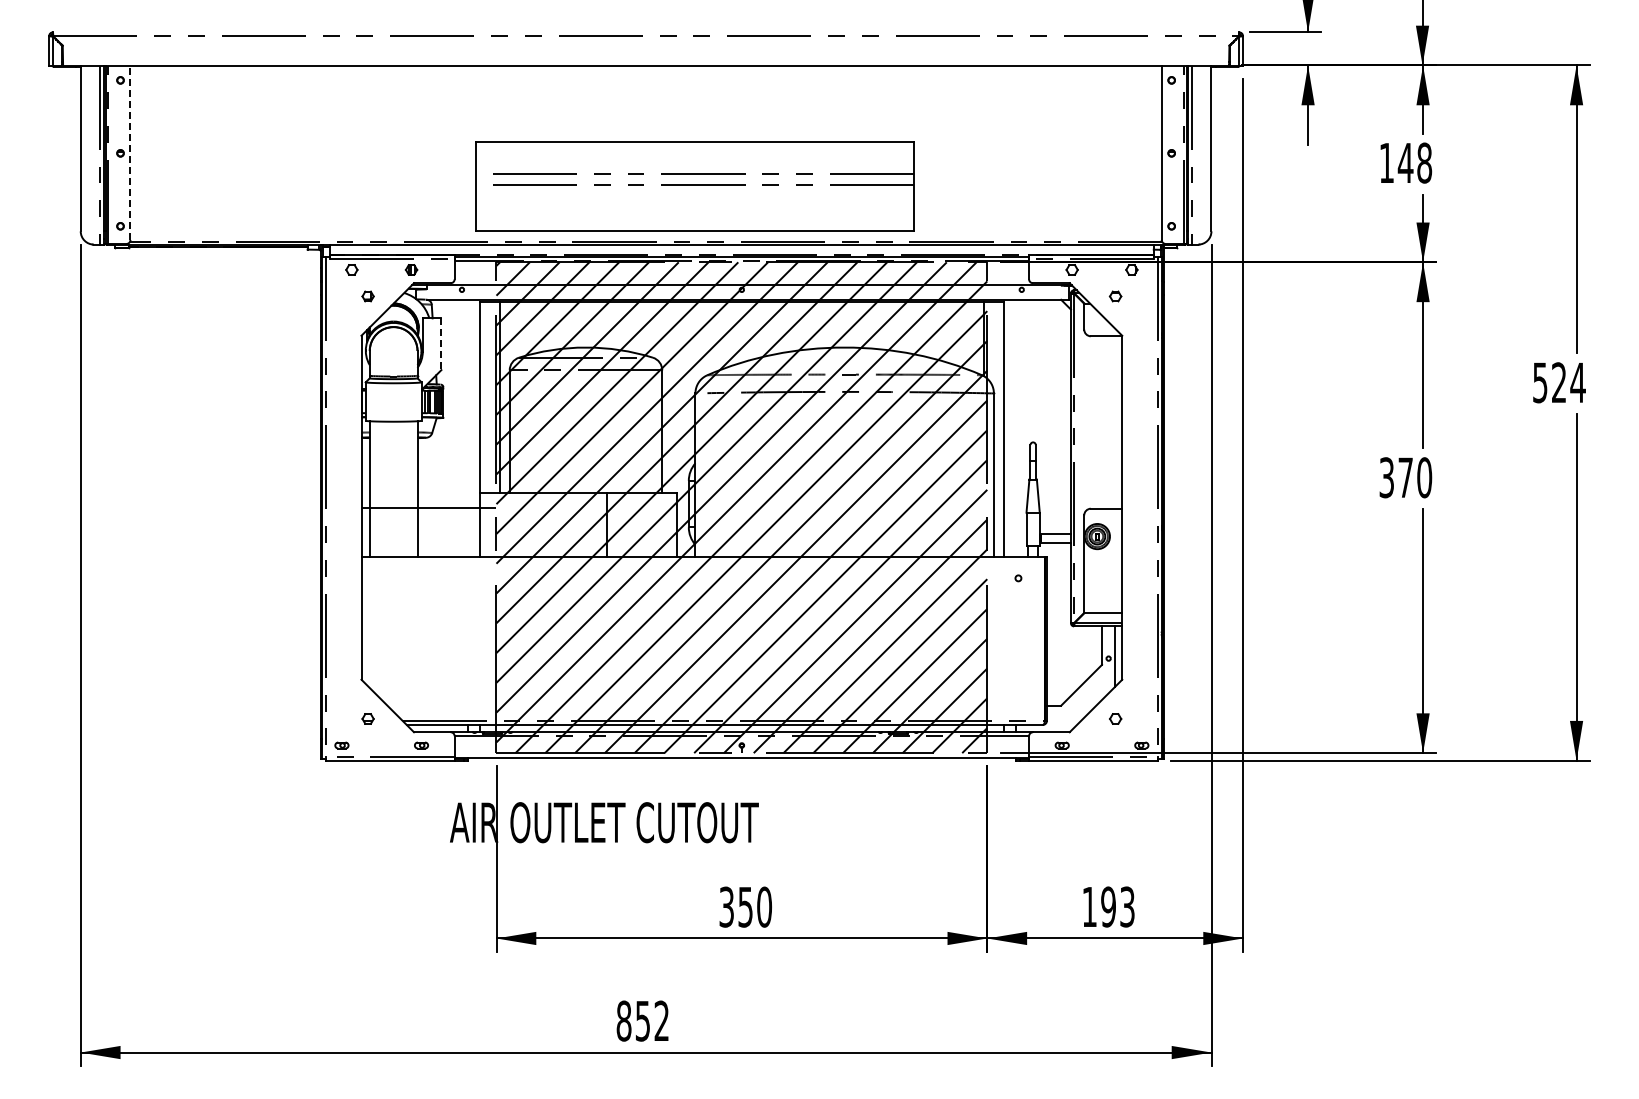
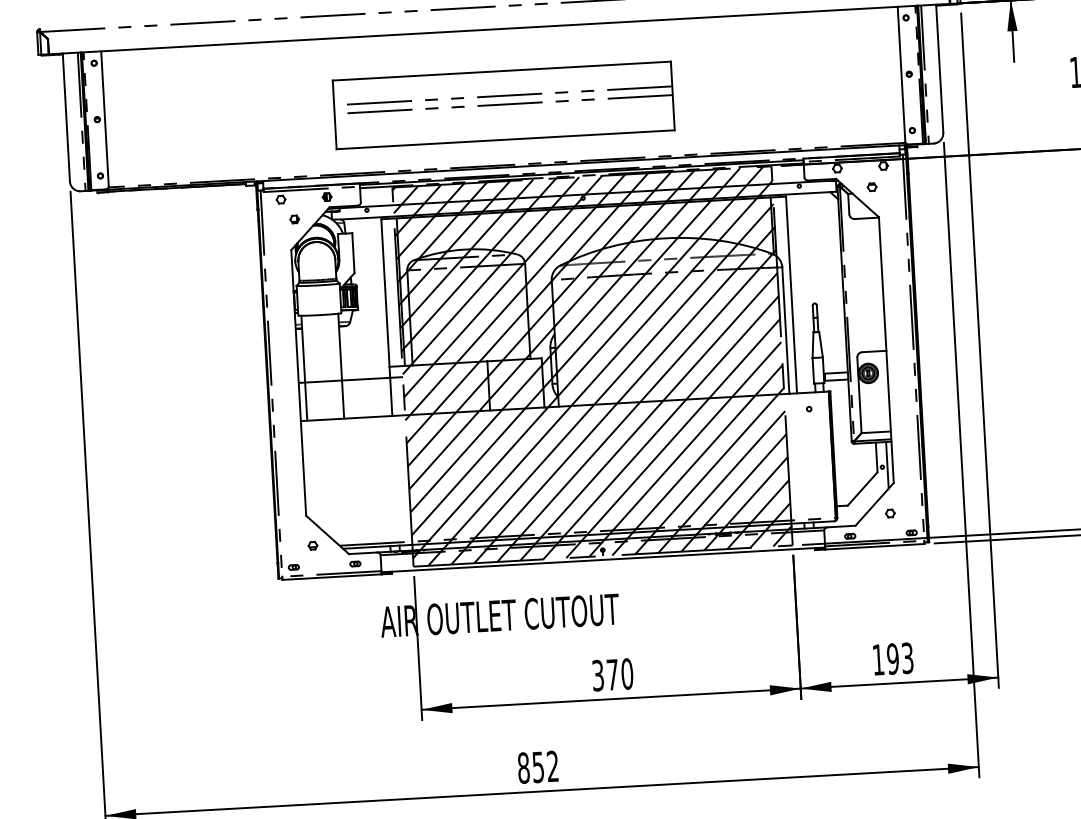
line: (130, 152) -> (104, 118), dashed -> solid
part: (694, 186) -> (503, 105), moved
line: (441, 344) -> (353, 253), dashed -> solid
text: (745, 907) -> (612, 675), 350 -> 370

